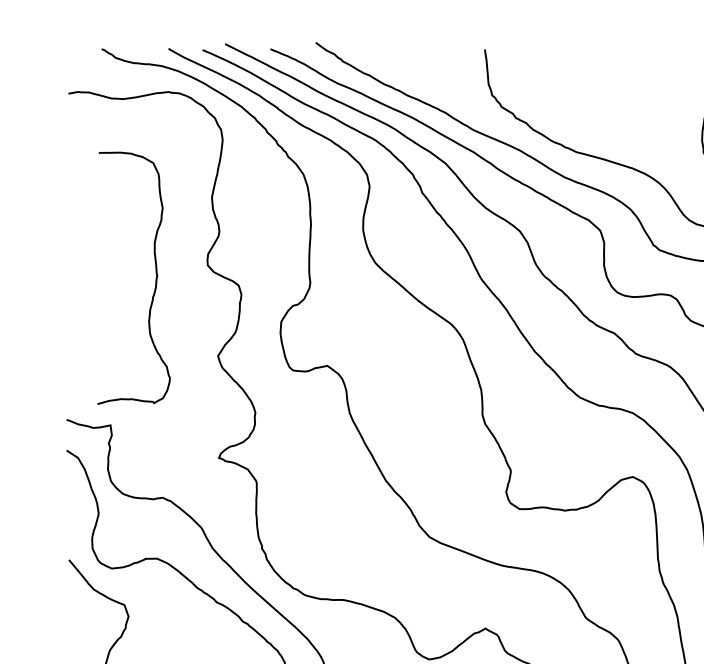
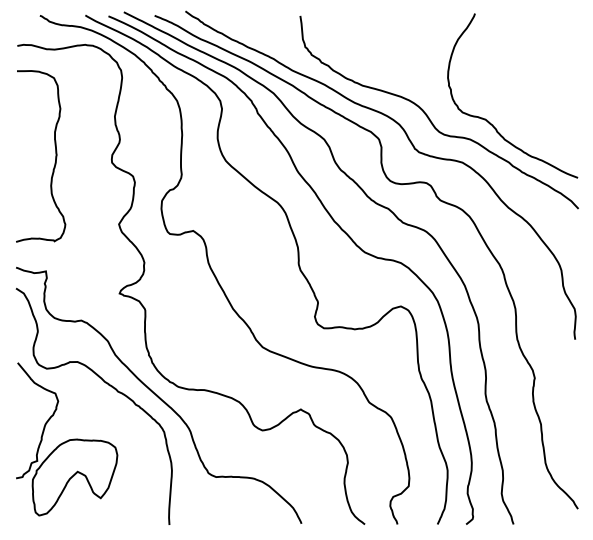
curve: (155, 278) -> (55, 156), moved

